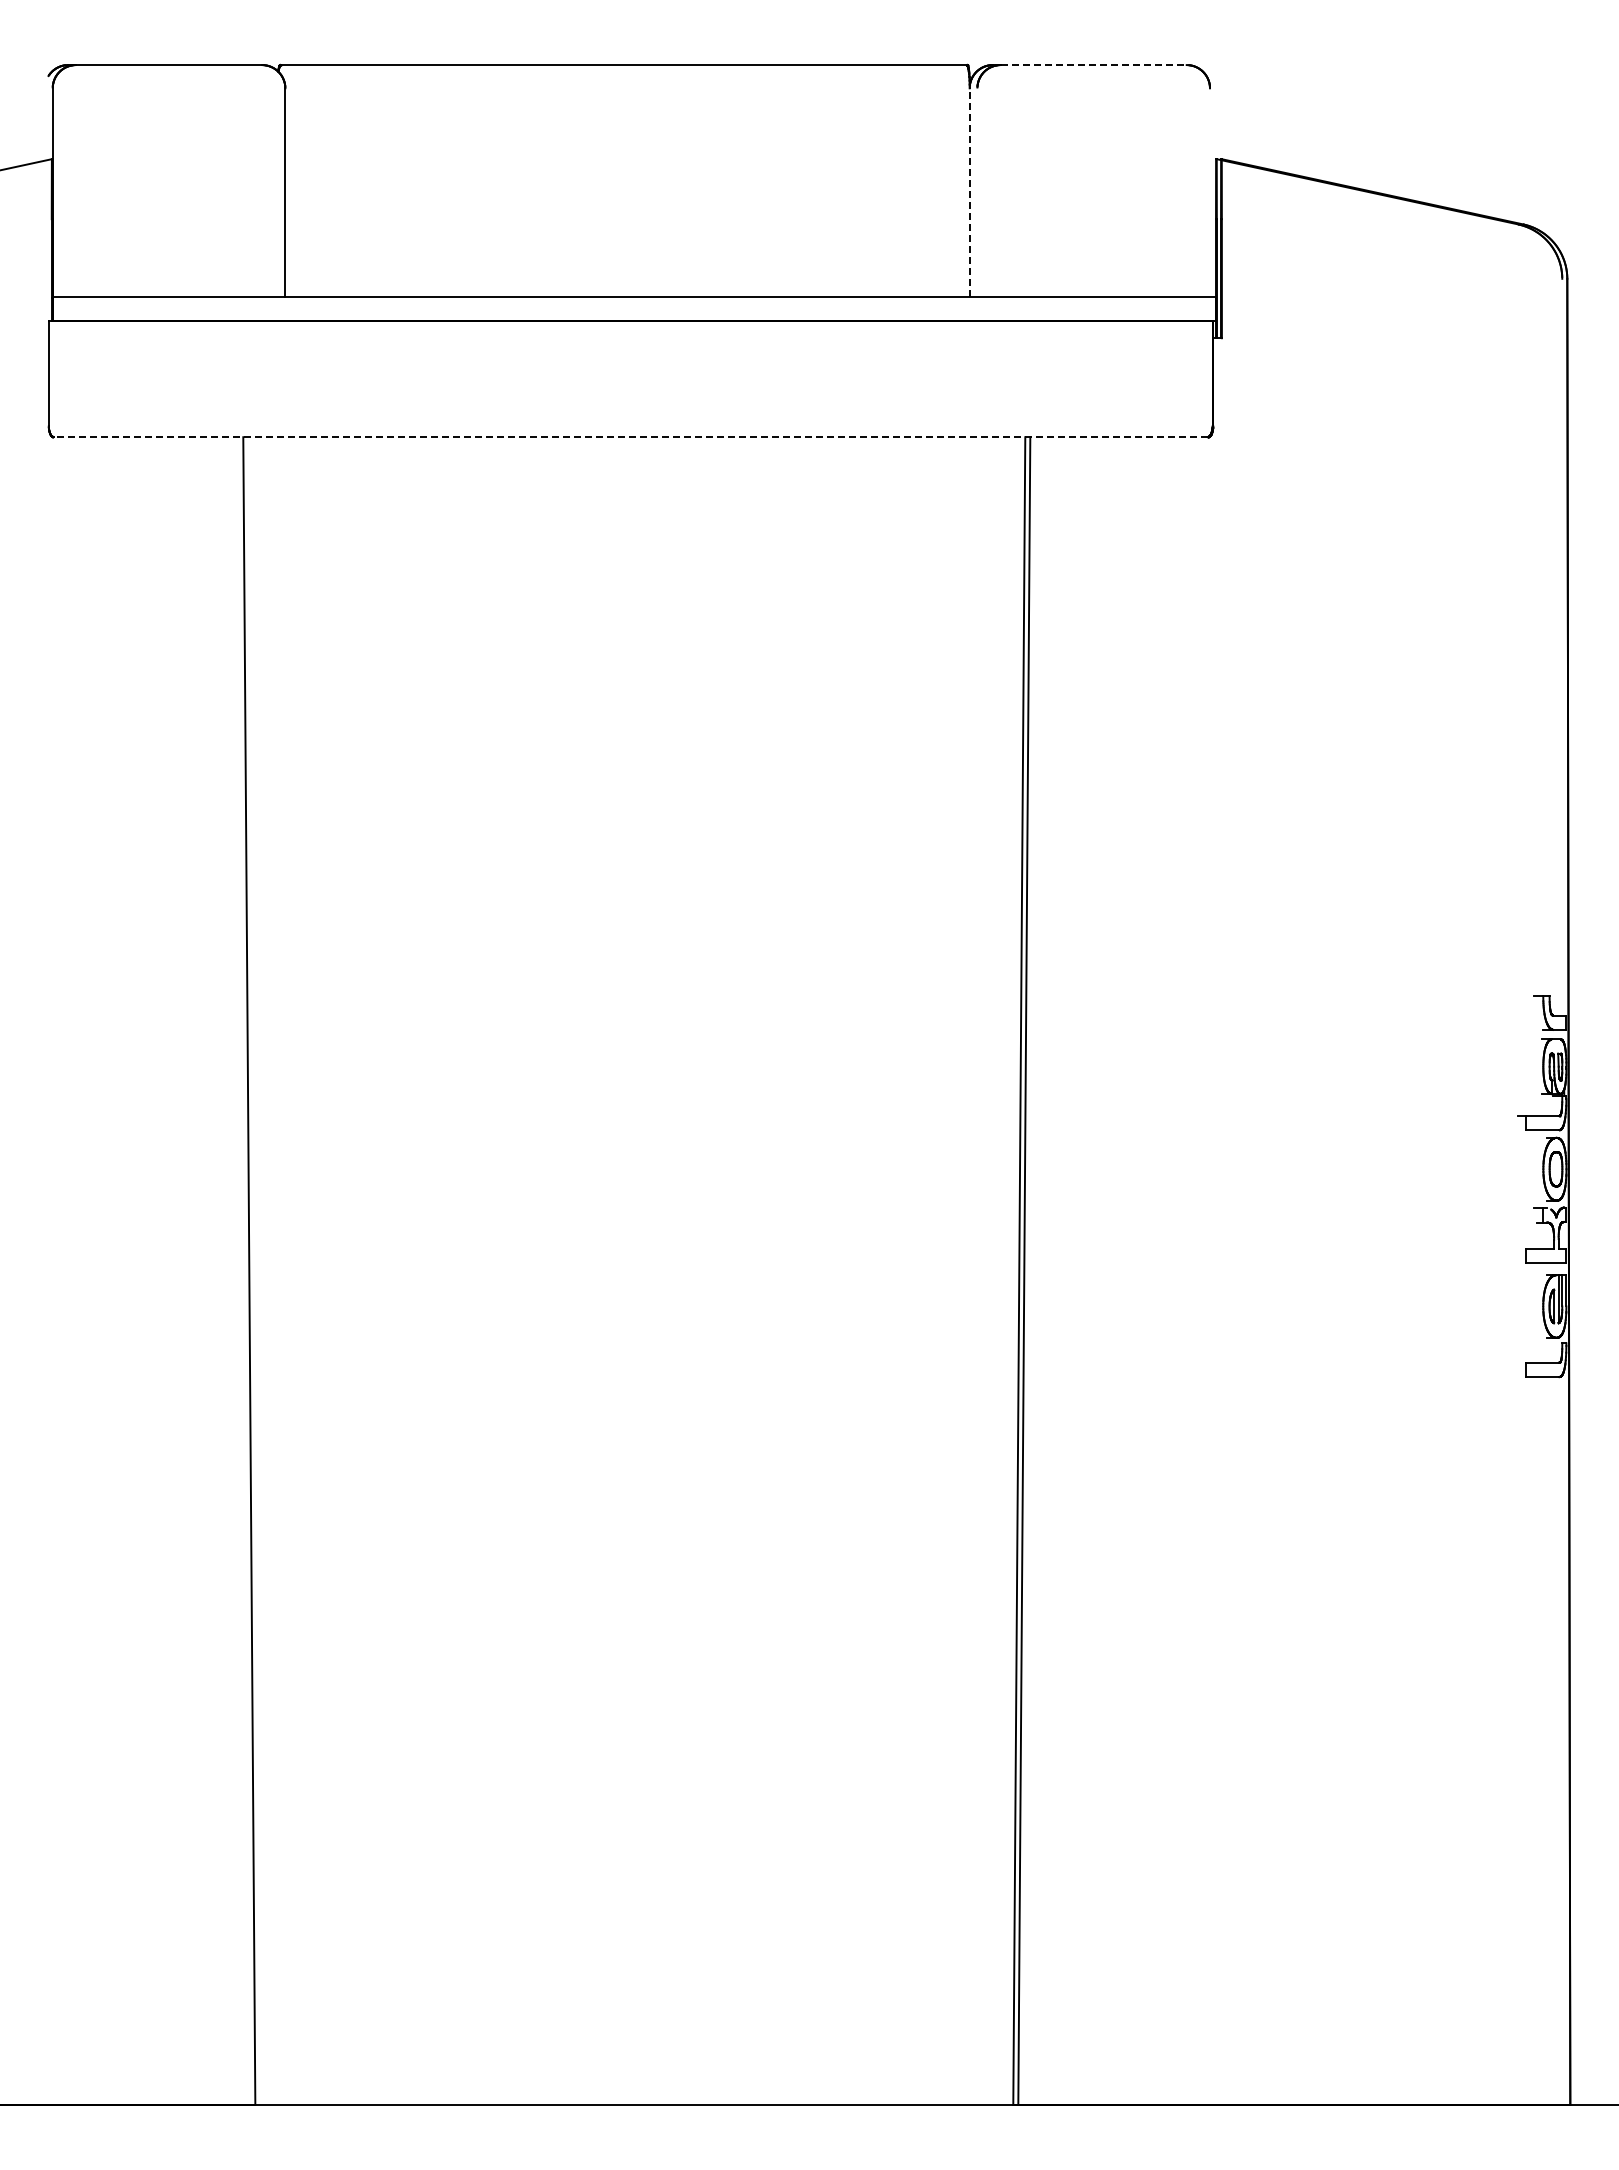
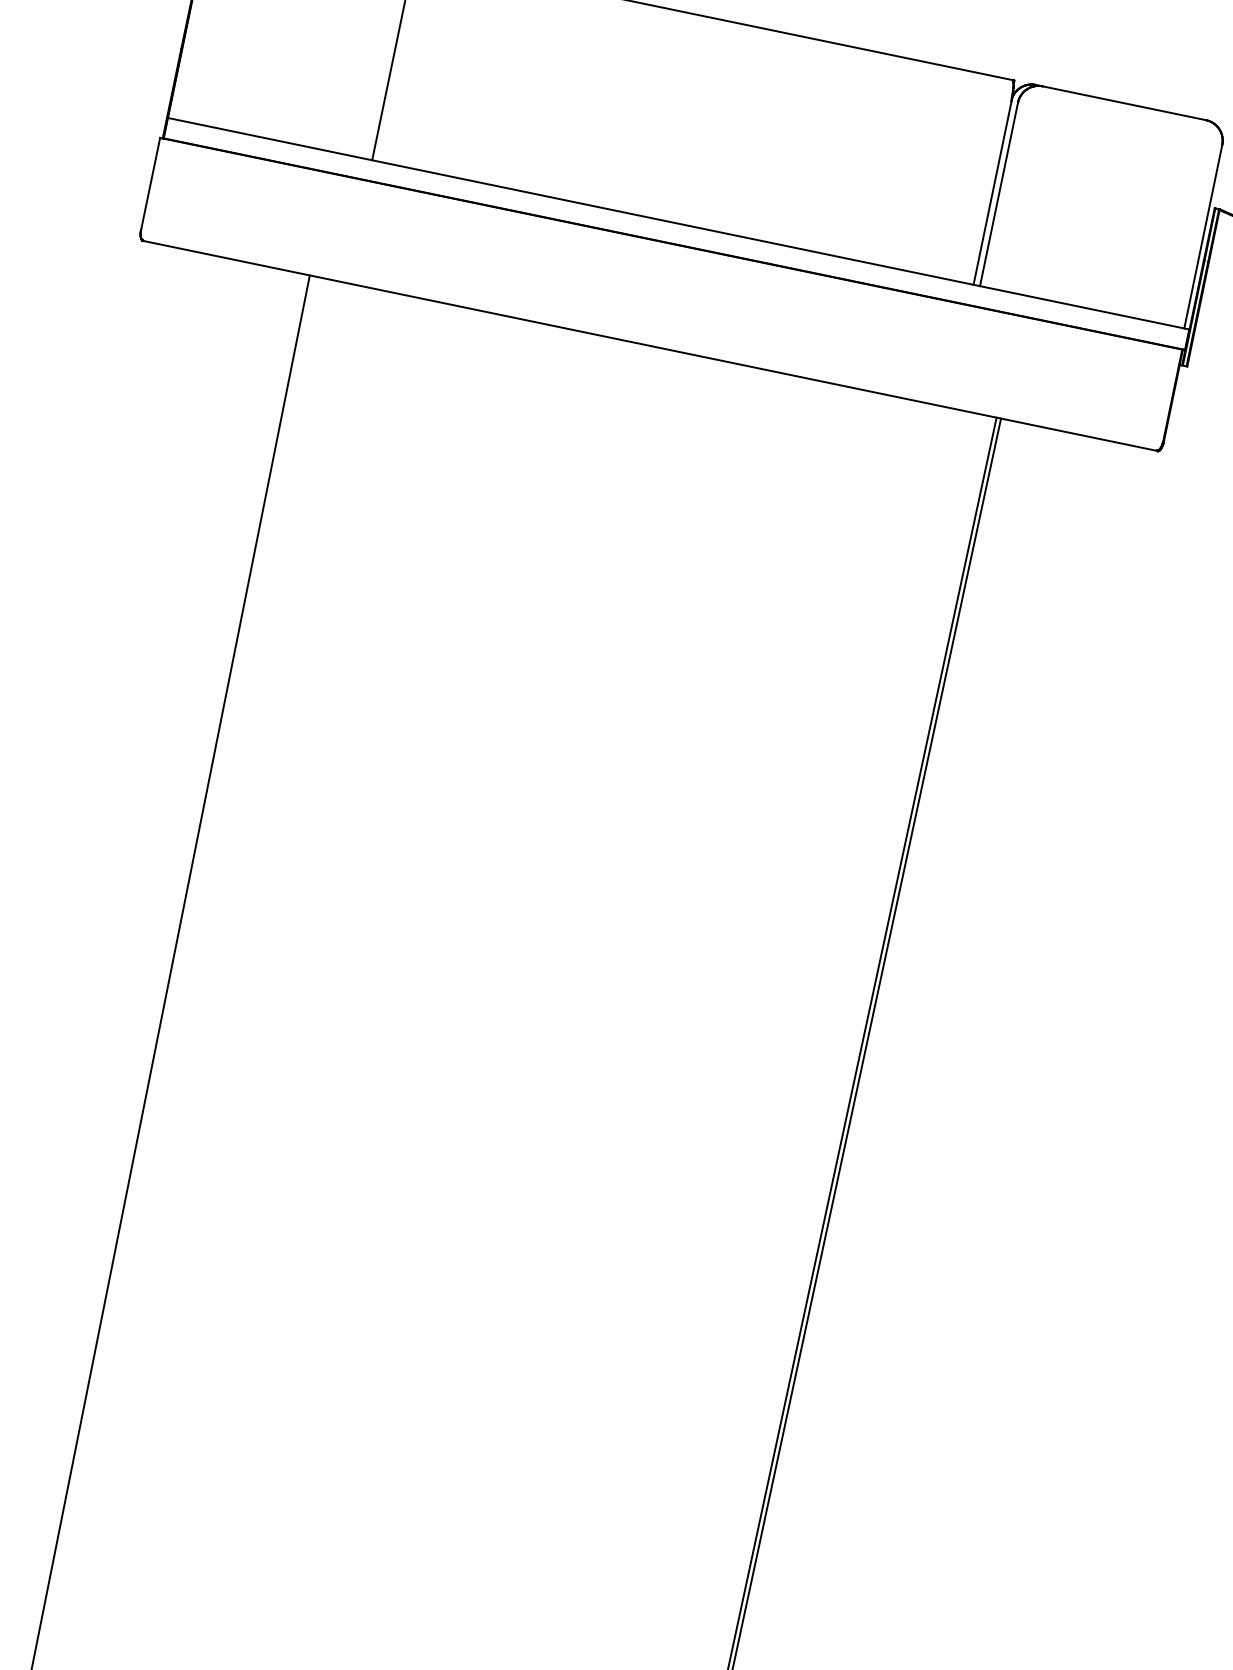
line: (1094, 65) -> (1125, 103), dashed -> solid
line: (970, 192) -> (993, 192), dashed -> solid
line: (977, 192) -> (999, 194), added
line: (1210, 192) -> (1203, 236), added
line: (630, 437) -> (649, 346), dashed -> solid

